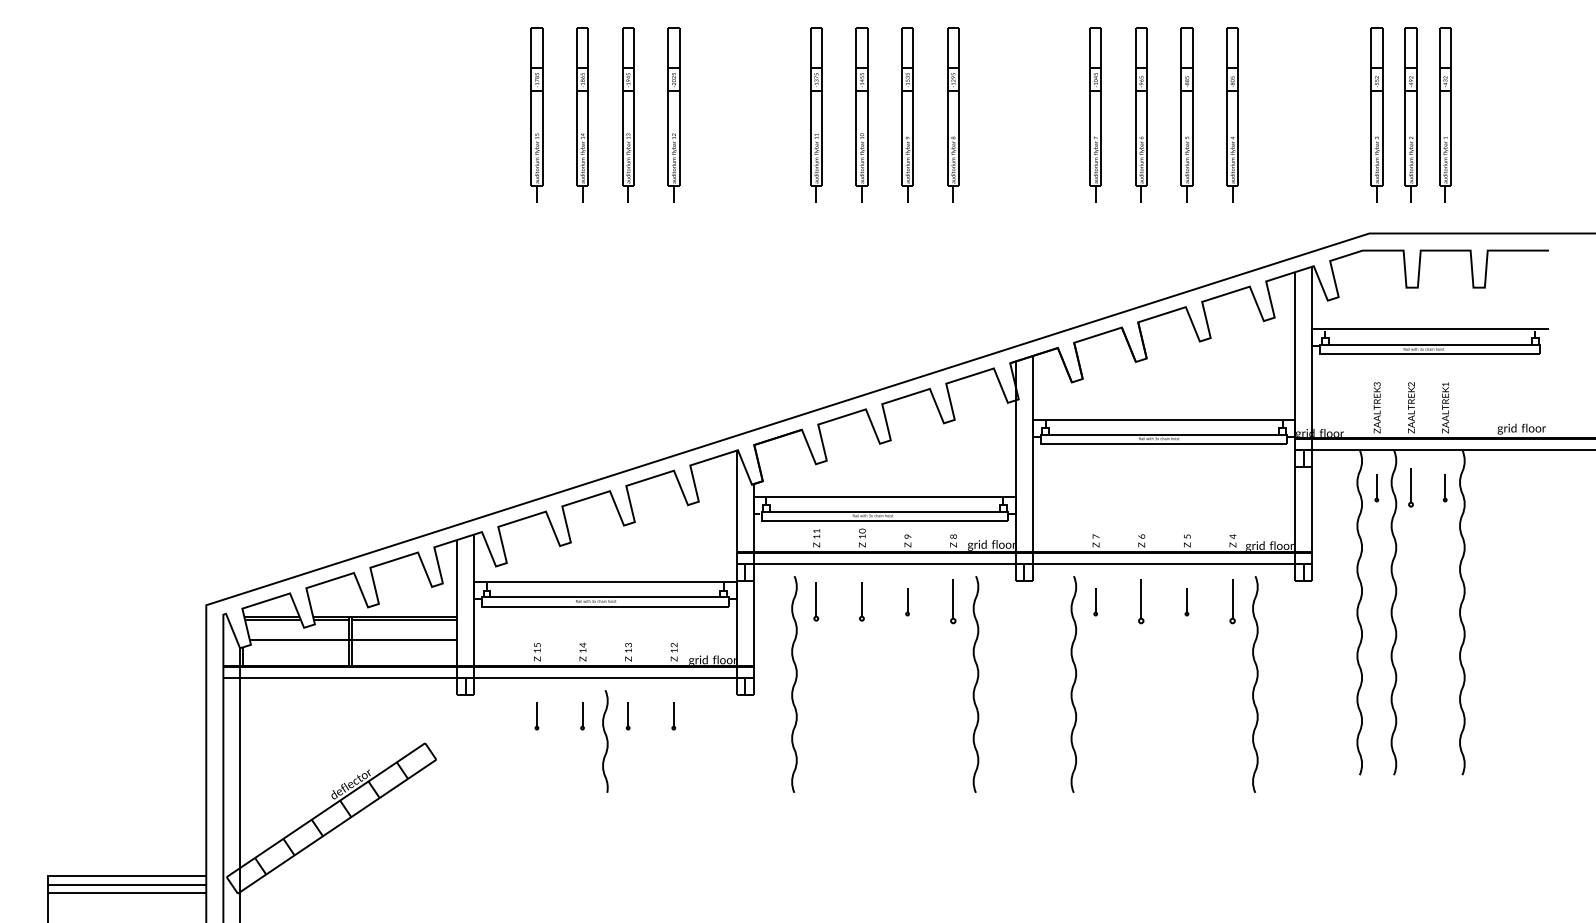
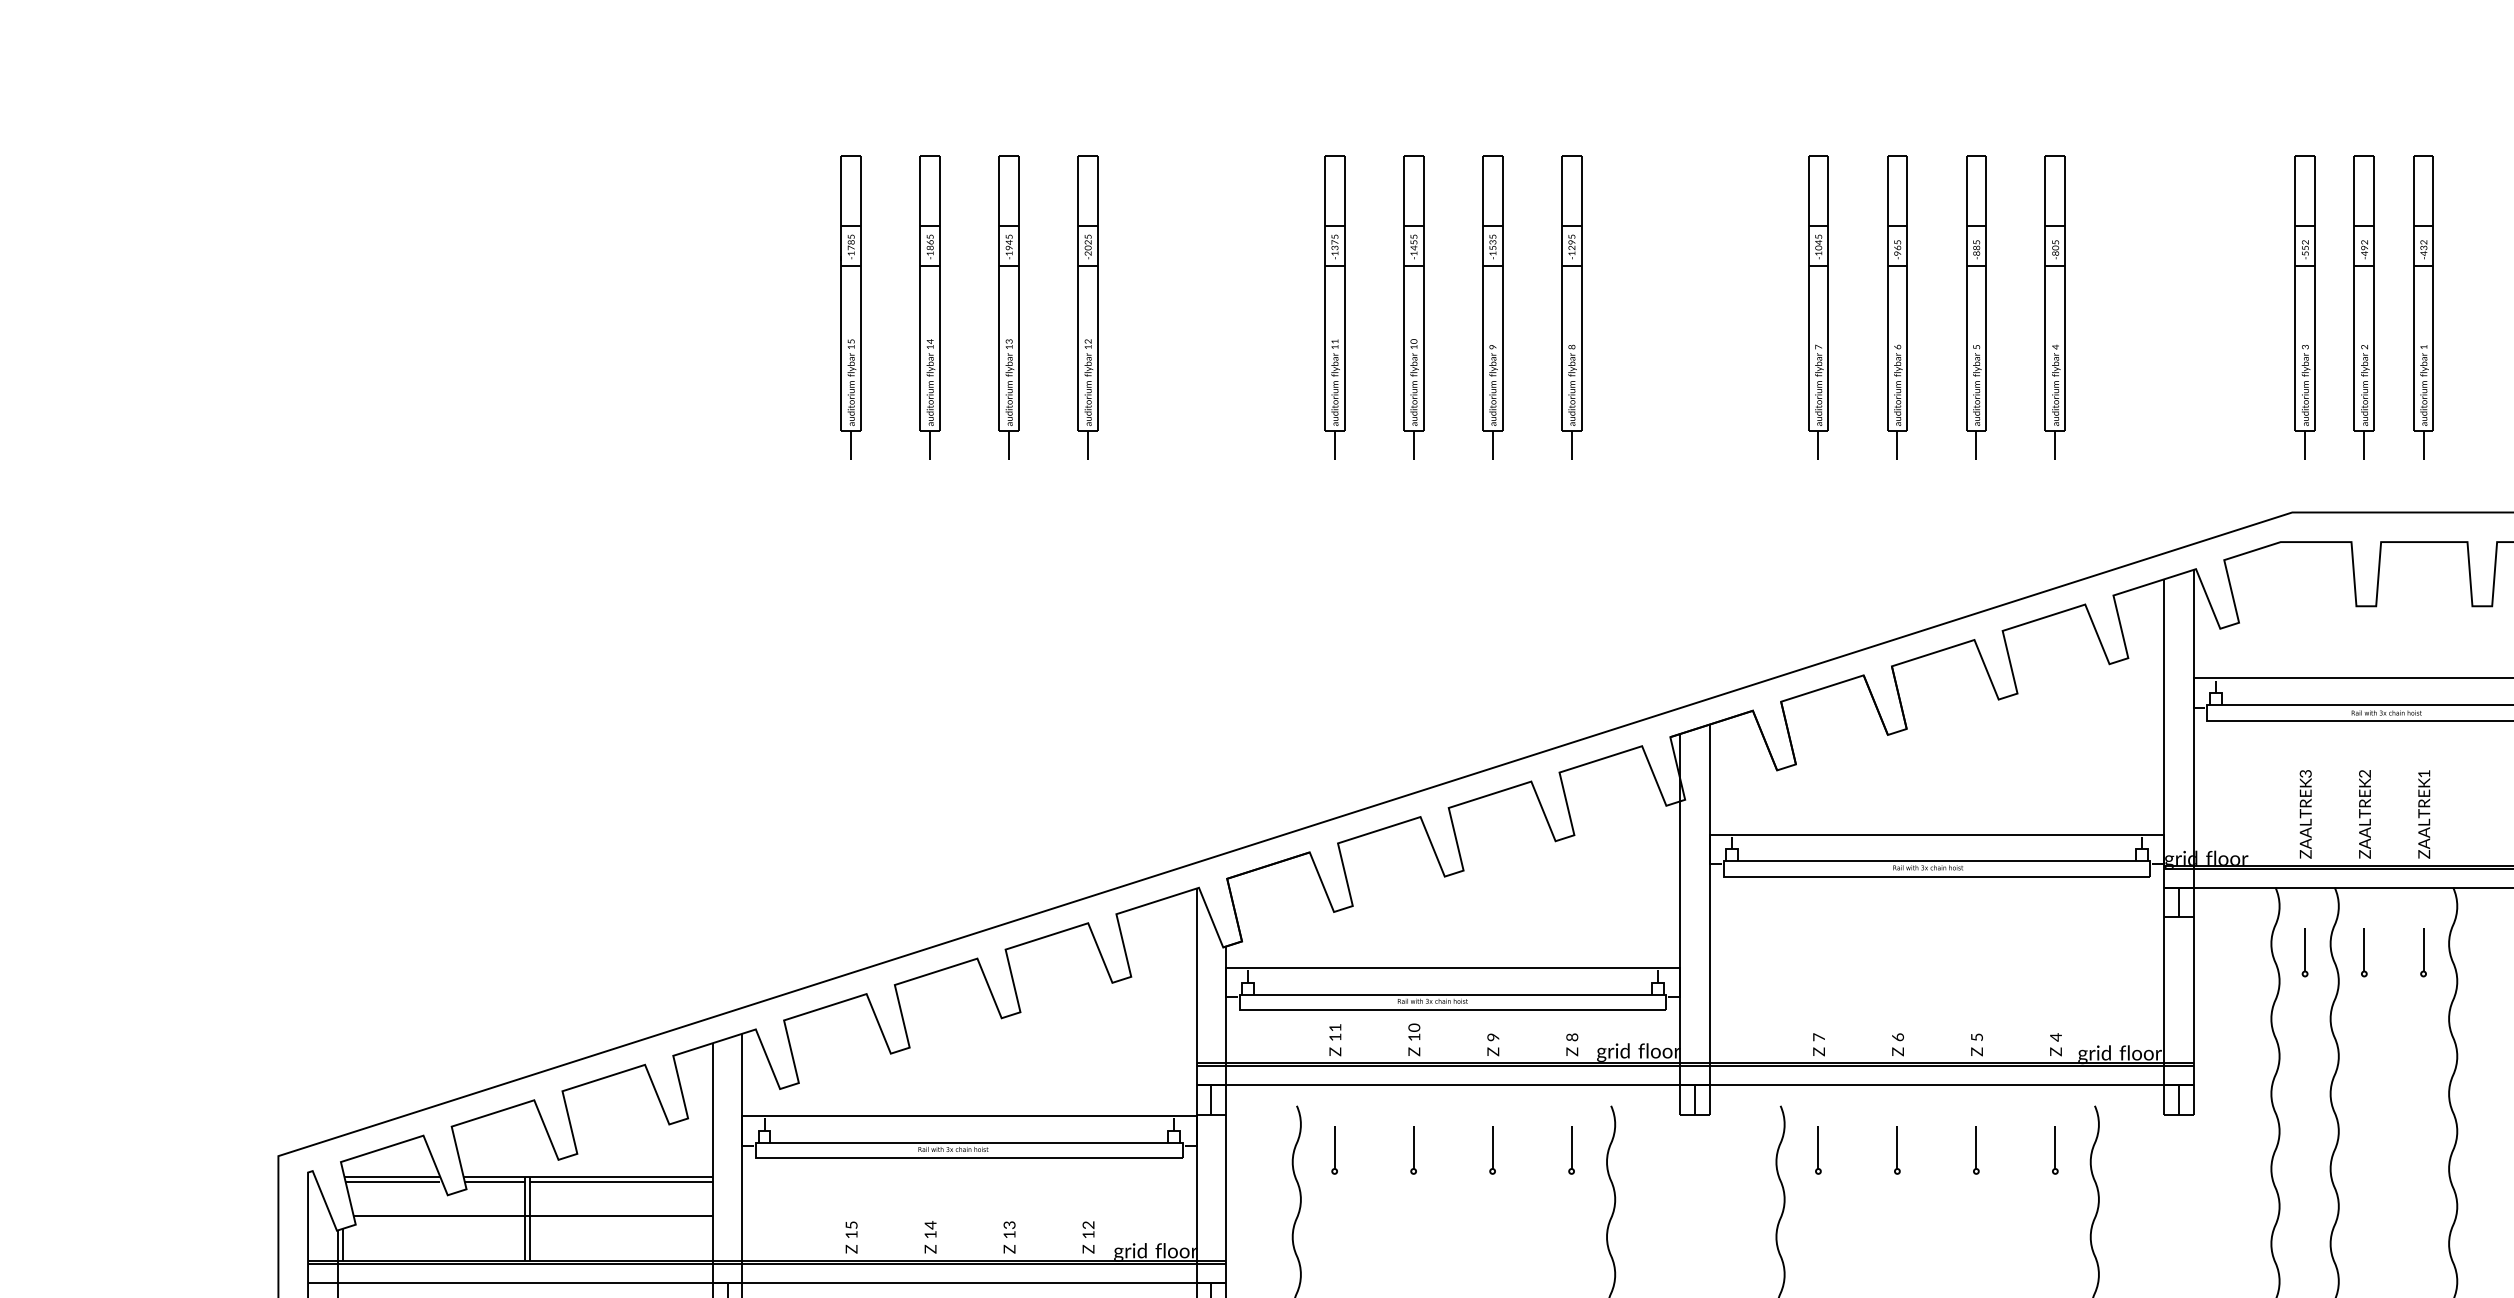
part: (1410, 488) -> (2363, 954), size x0.71
part: (816, 602) -> (1334, 1151), size x0.71
part: (861, 602) -> (1412, 1151), size x0.71
part: (952, 602) -> (1570, 1151), size x0.62
part: (1141, 602) -> (1897, 1151), size x0.62
part: (1232, 602) -> (2055, 1151), size x0.62

